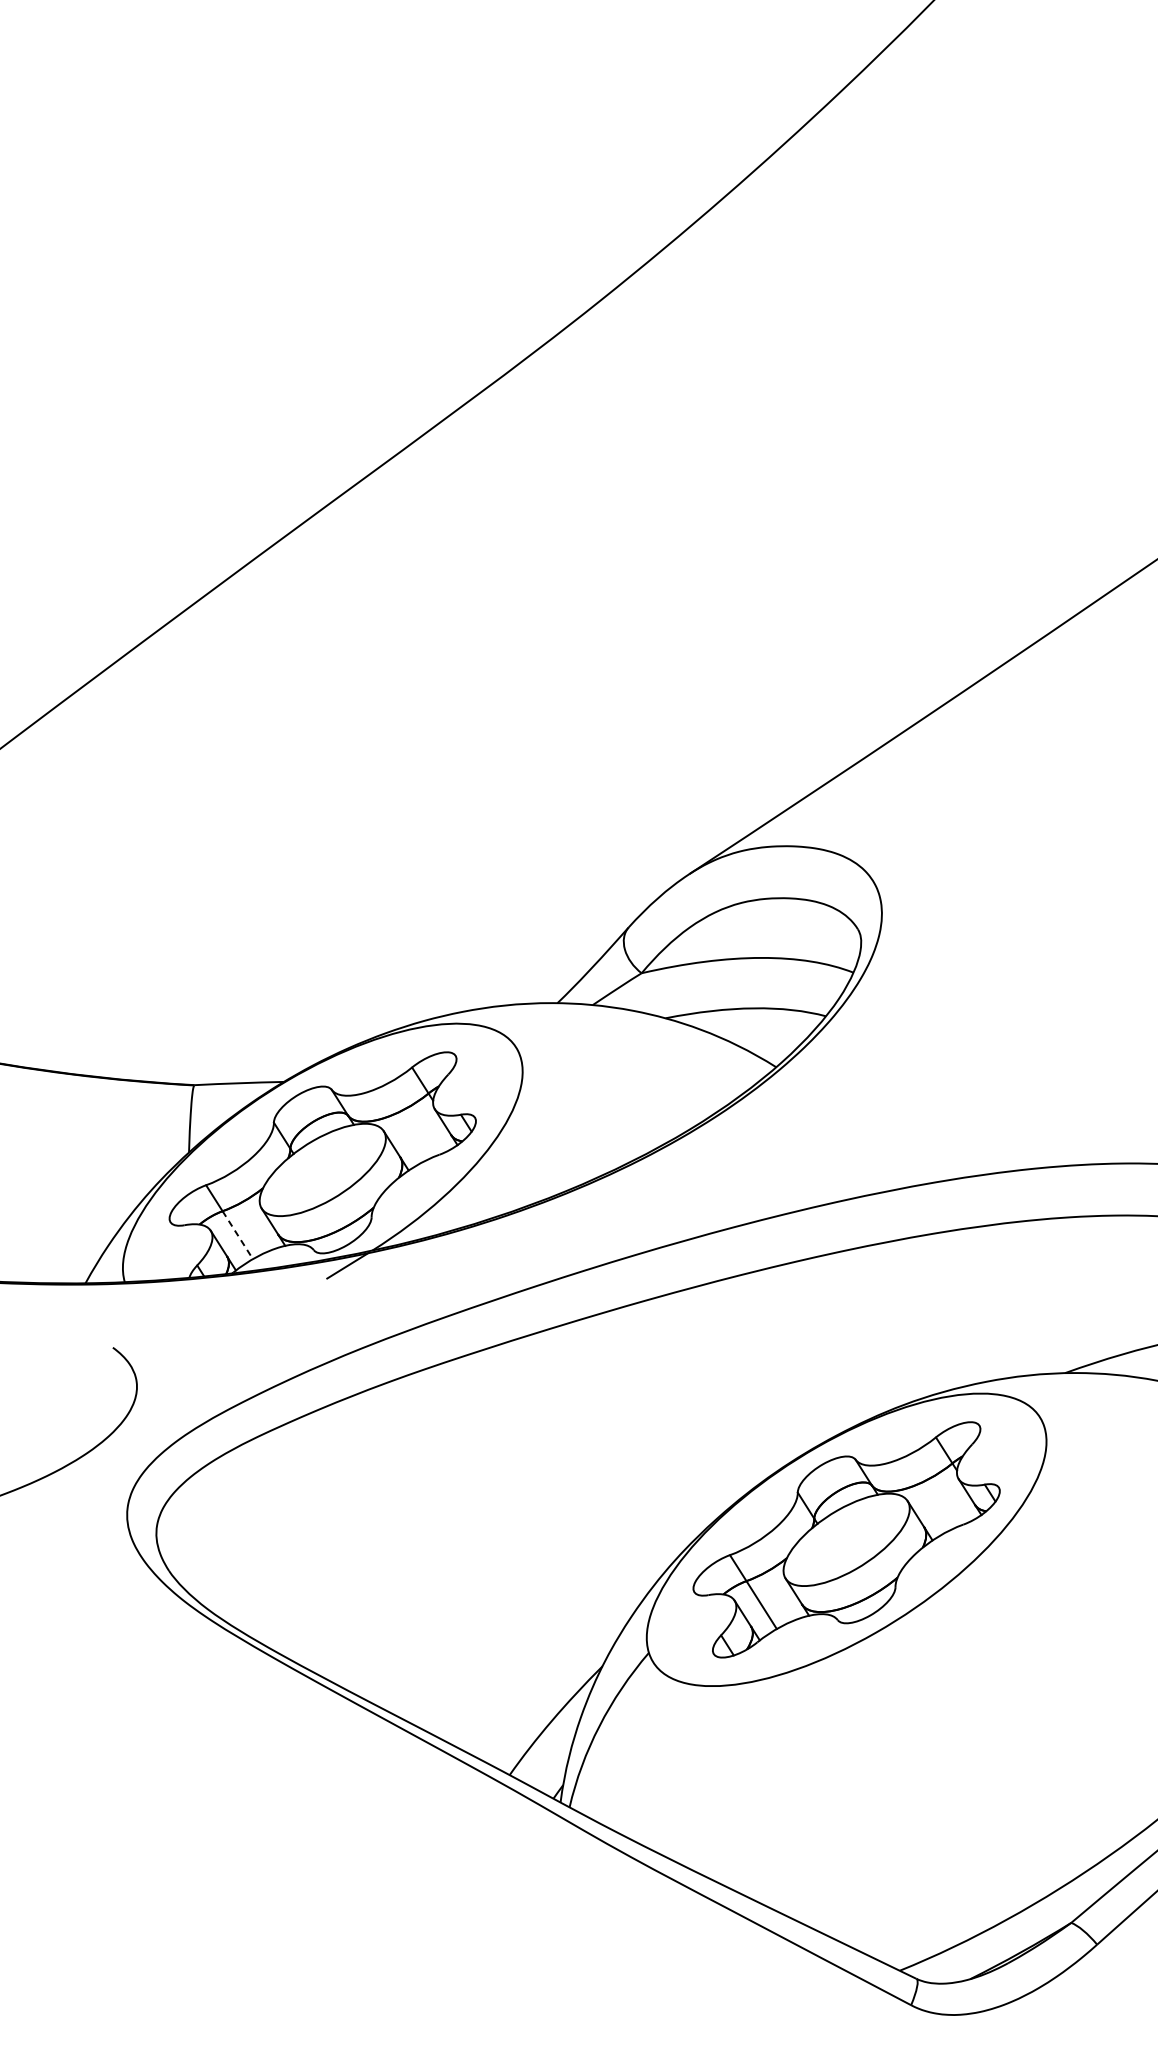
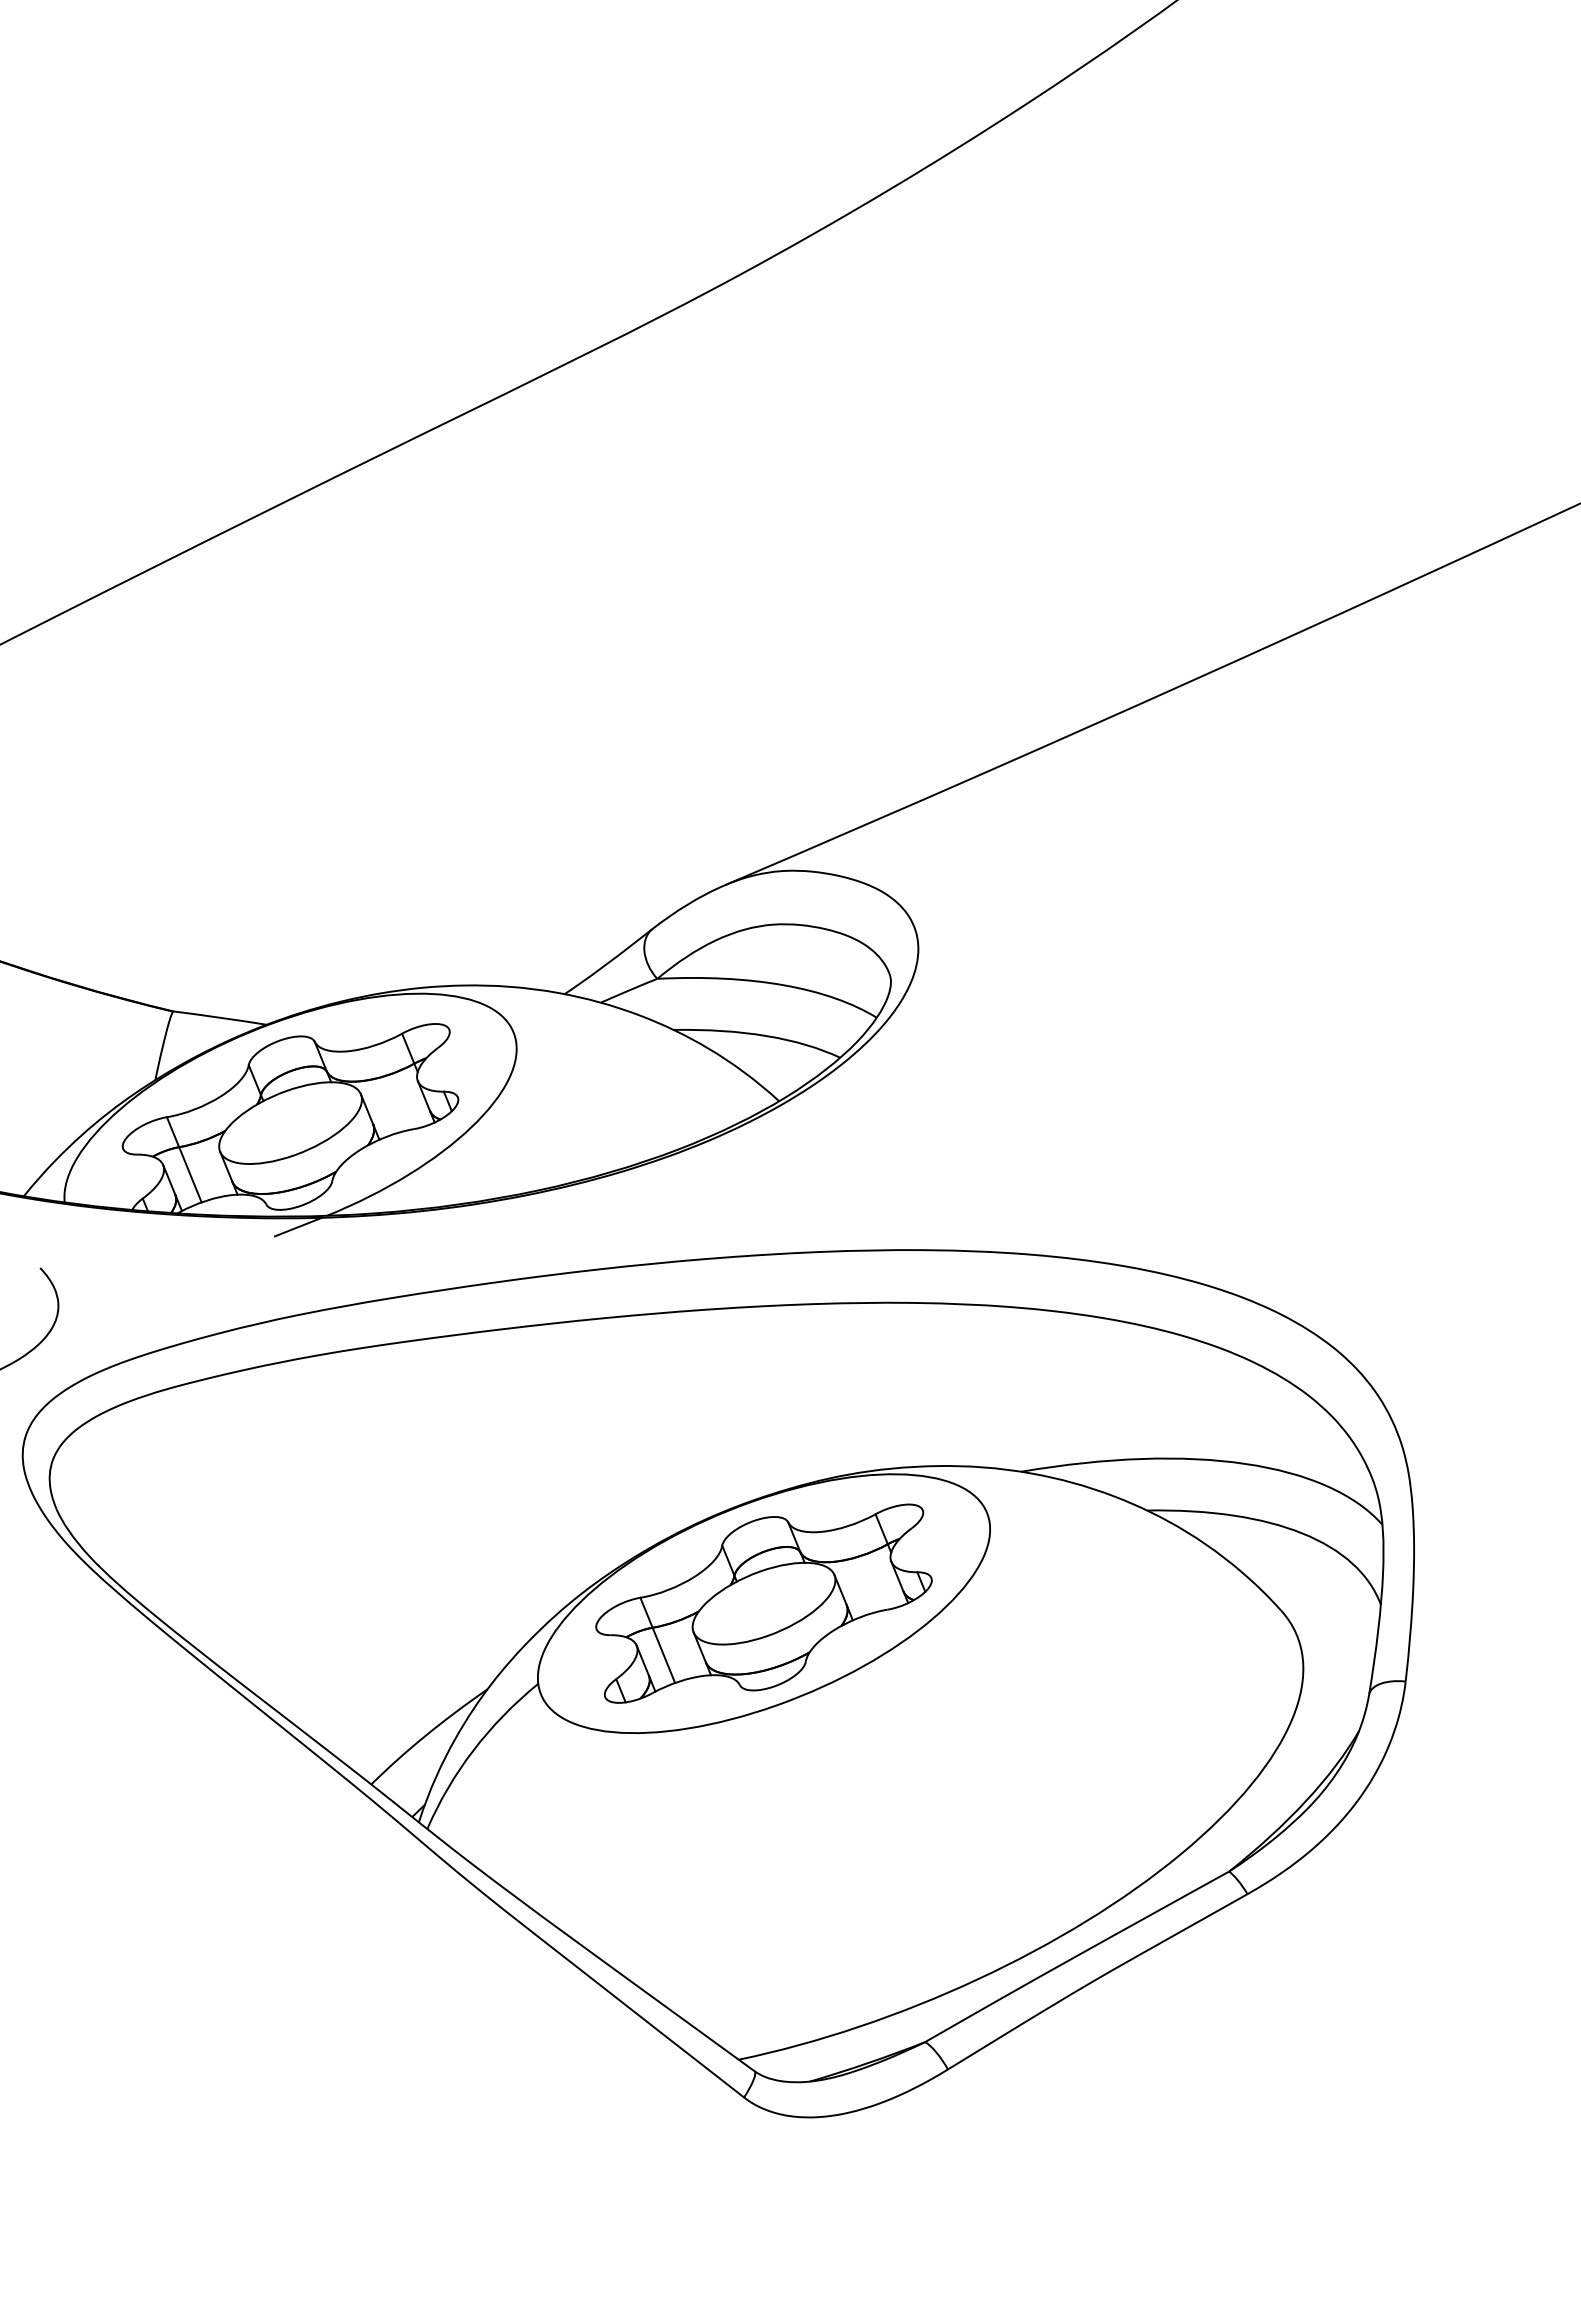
line: (237, 1234) -> (190, 1174), dashed -> solid

